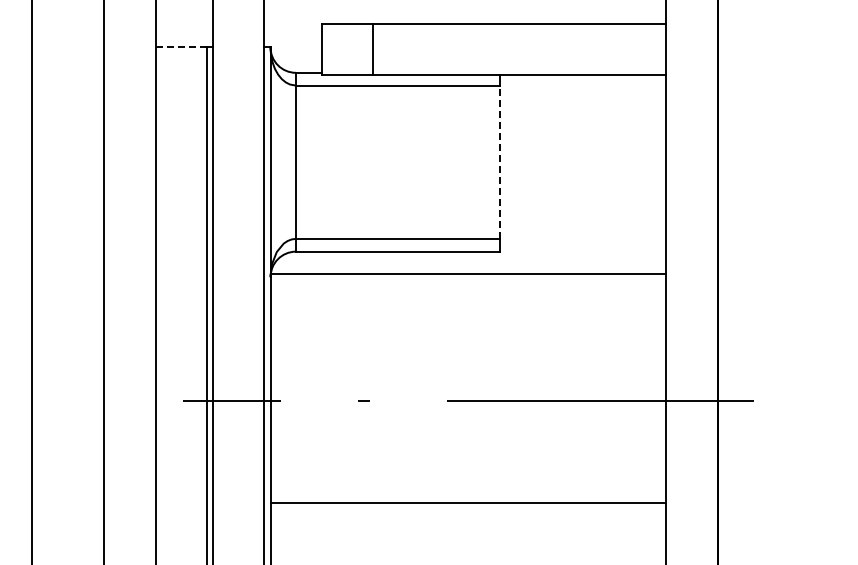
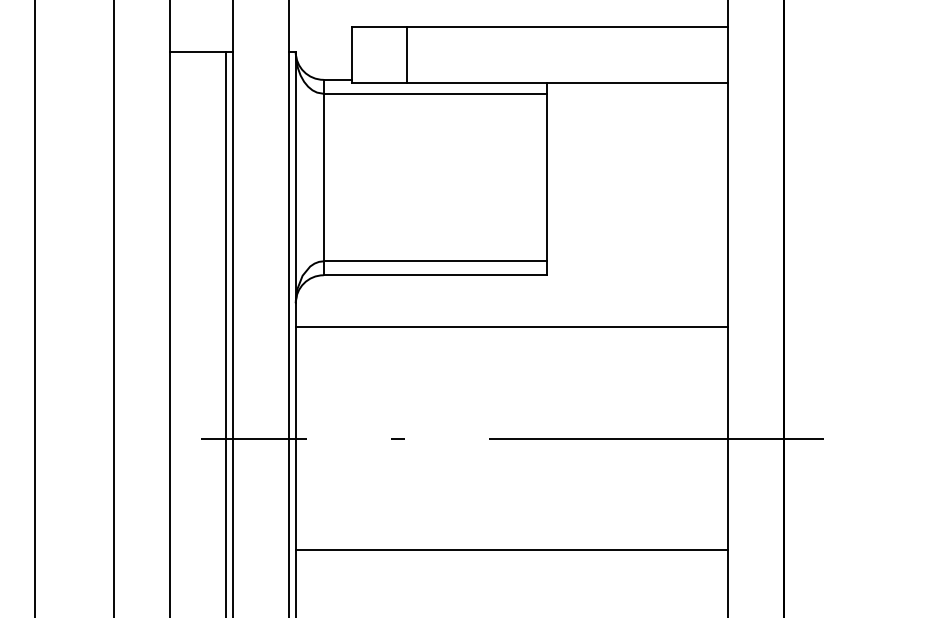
line: (181, 47) -> (198, 52), dashed -> solid
line: (500, 162) -> (547, 177), dashed -> solid
line: (468, 273) -> (512, 326), moved

